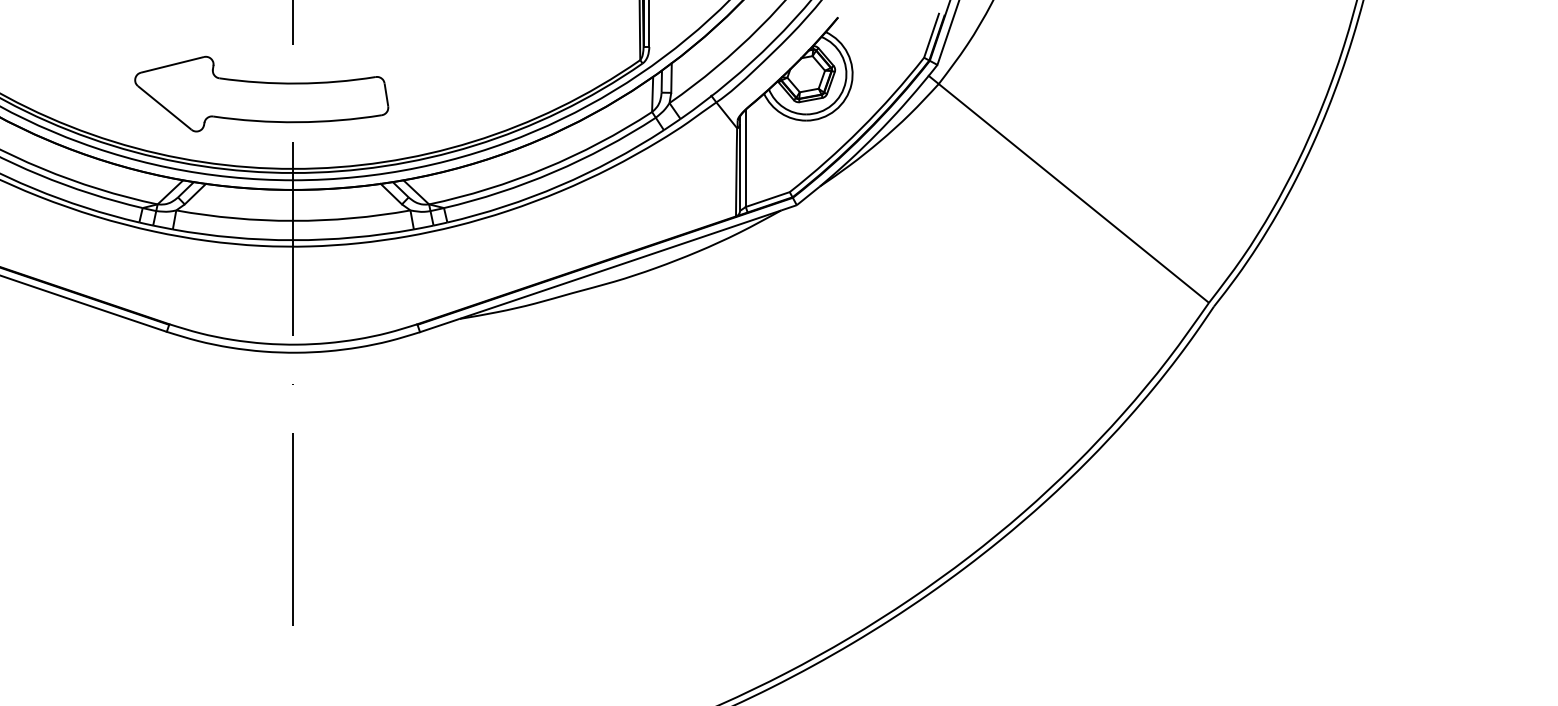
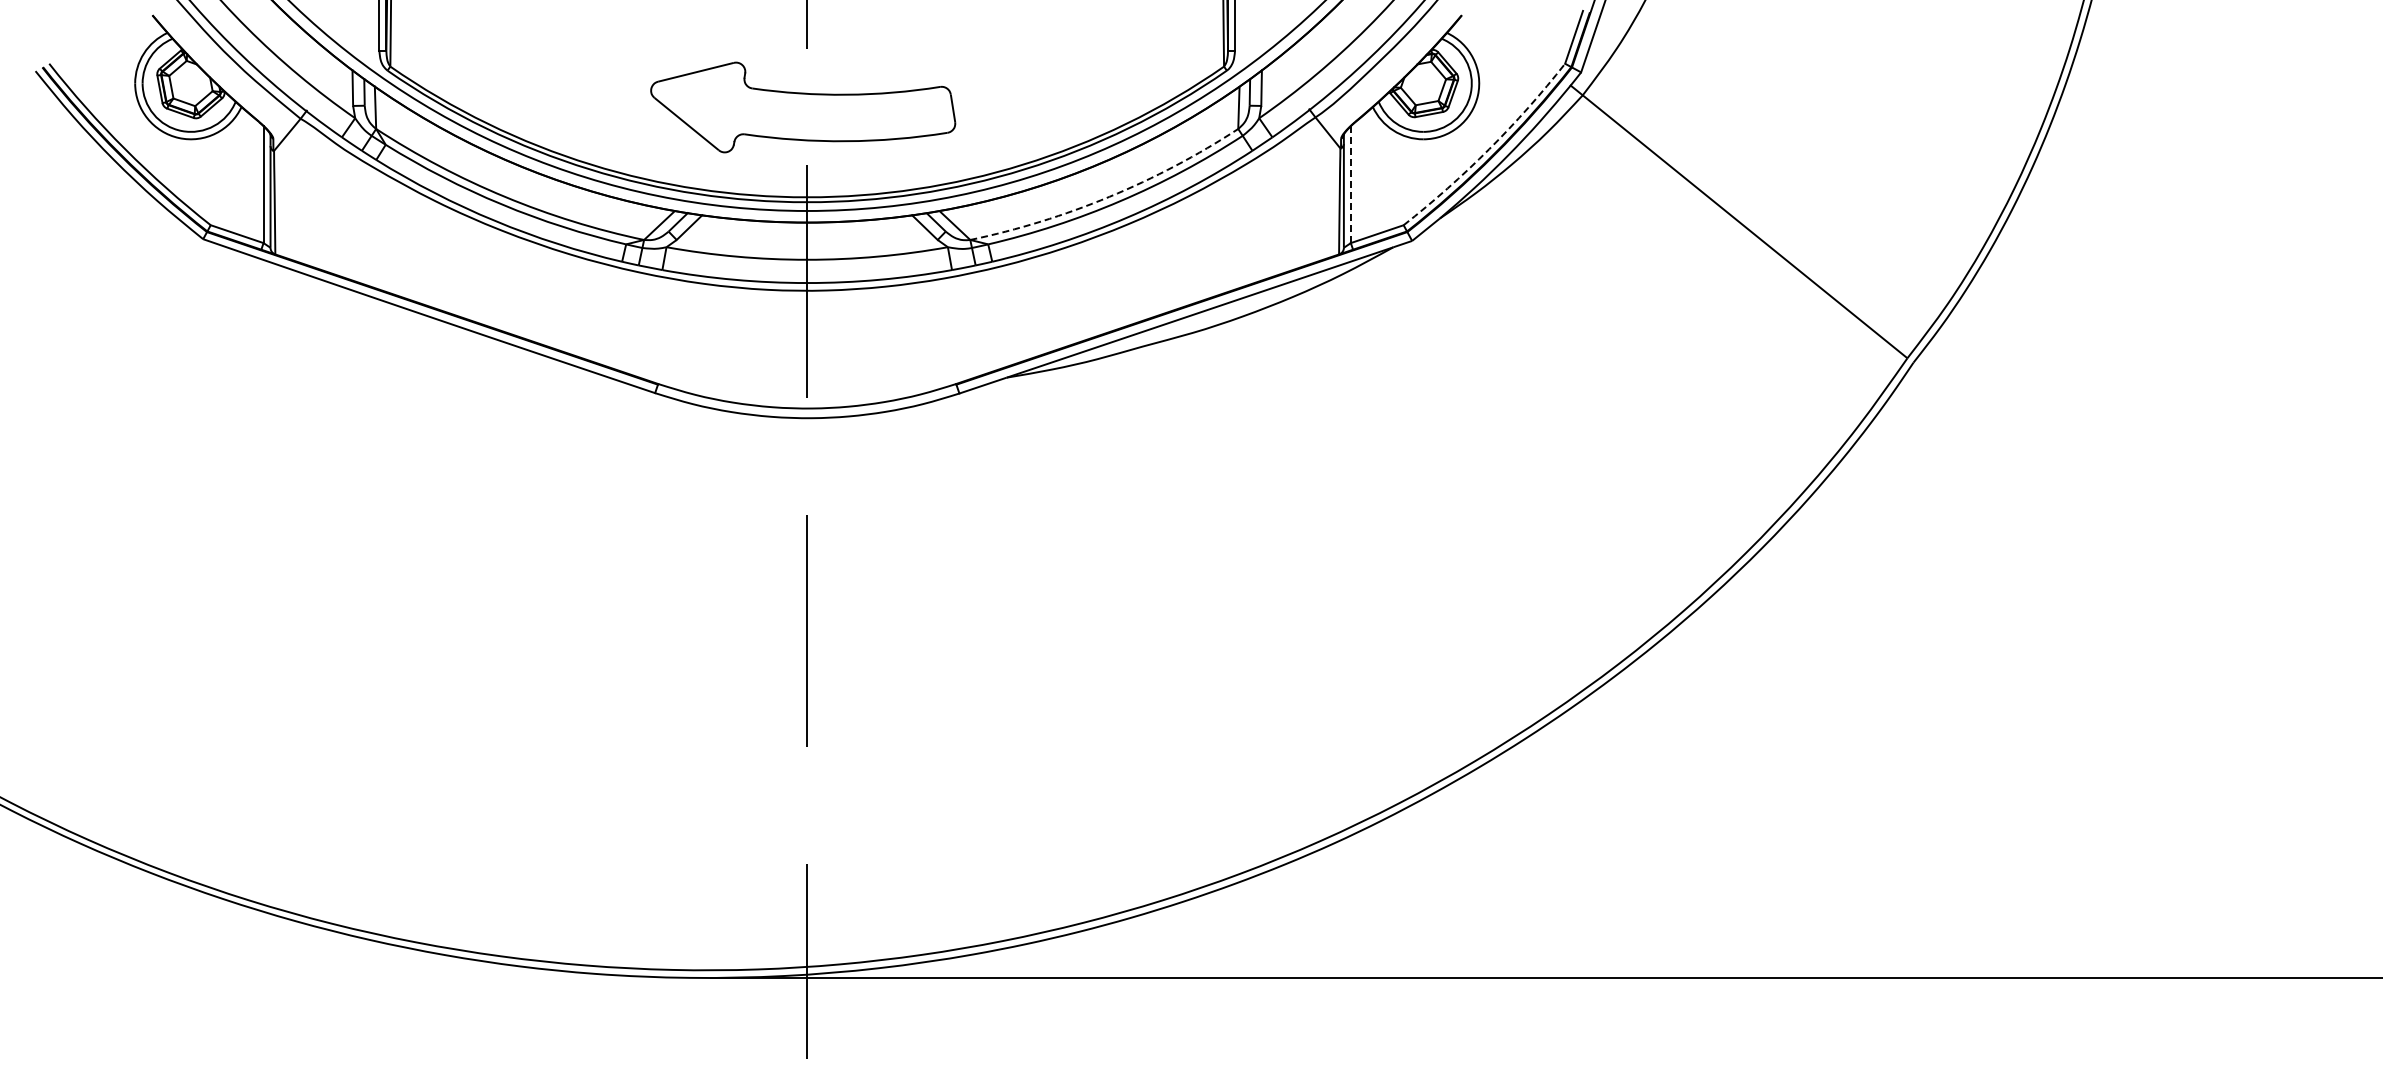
part: (261, 94) -> (803, 107), moved
arc: (861, 129) -> (1489, 149), solid -> dashed
line: (745, 159) -> (1350, 185), solid -> dashed
arc: (544, 168) -> (1109, 196), solid -> dashed

